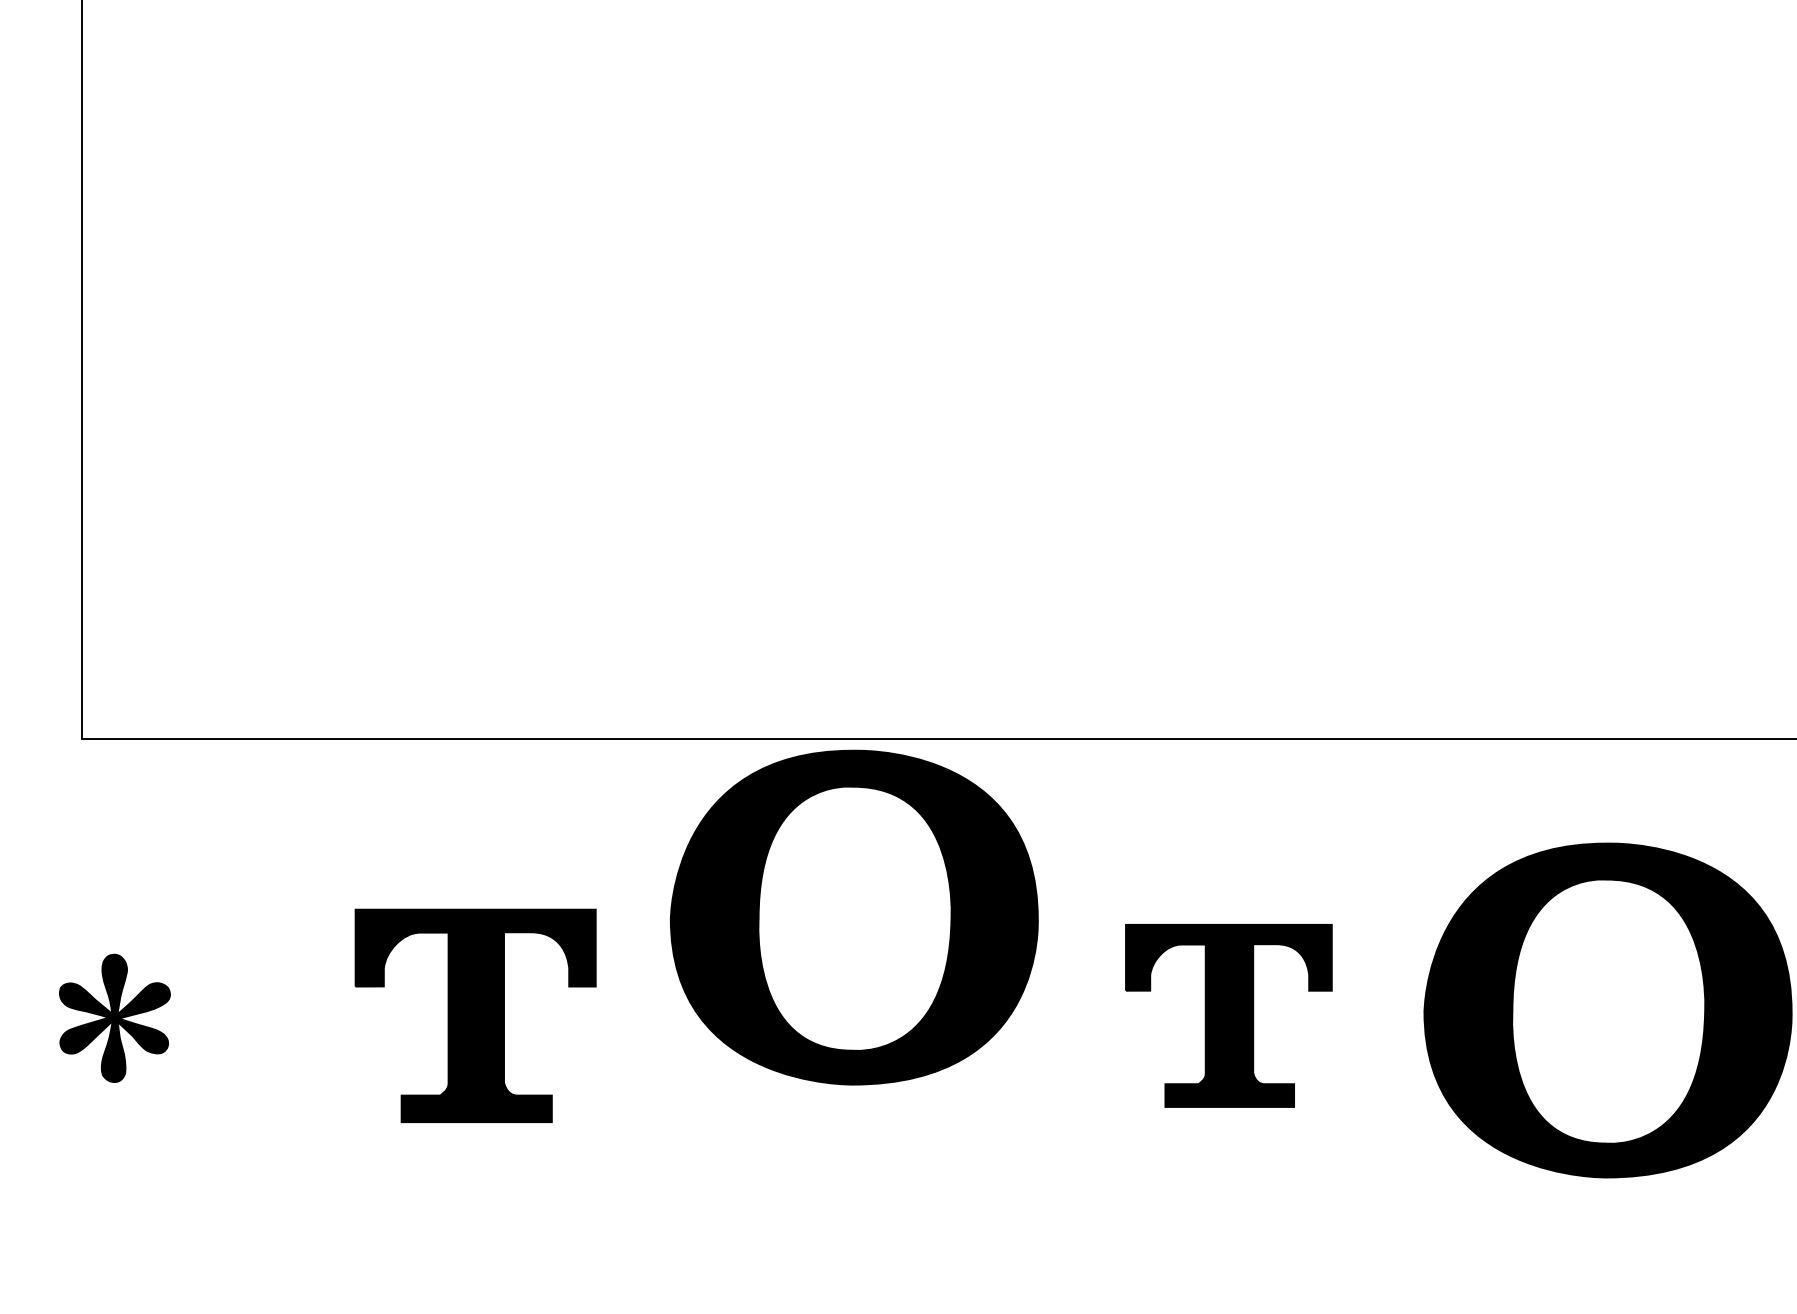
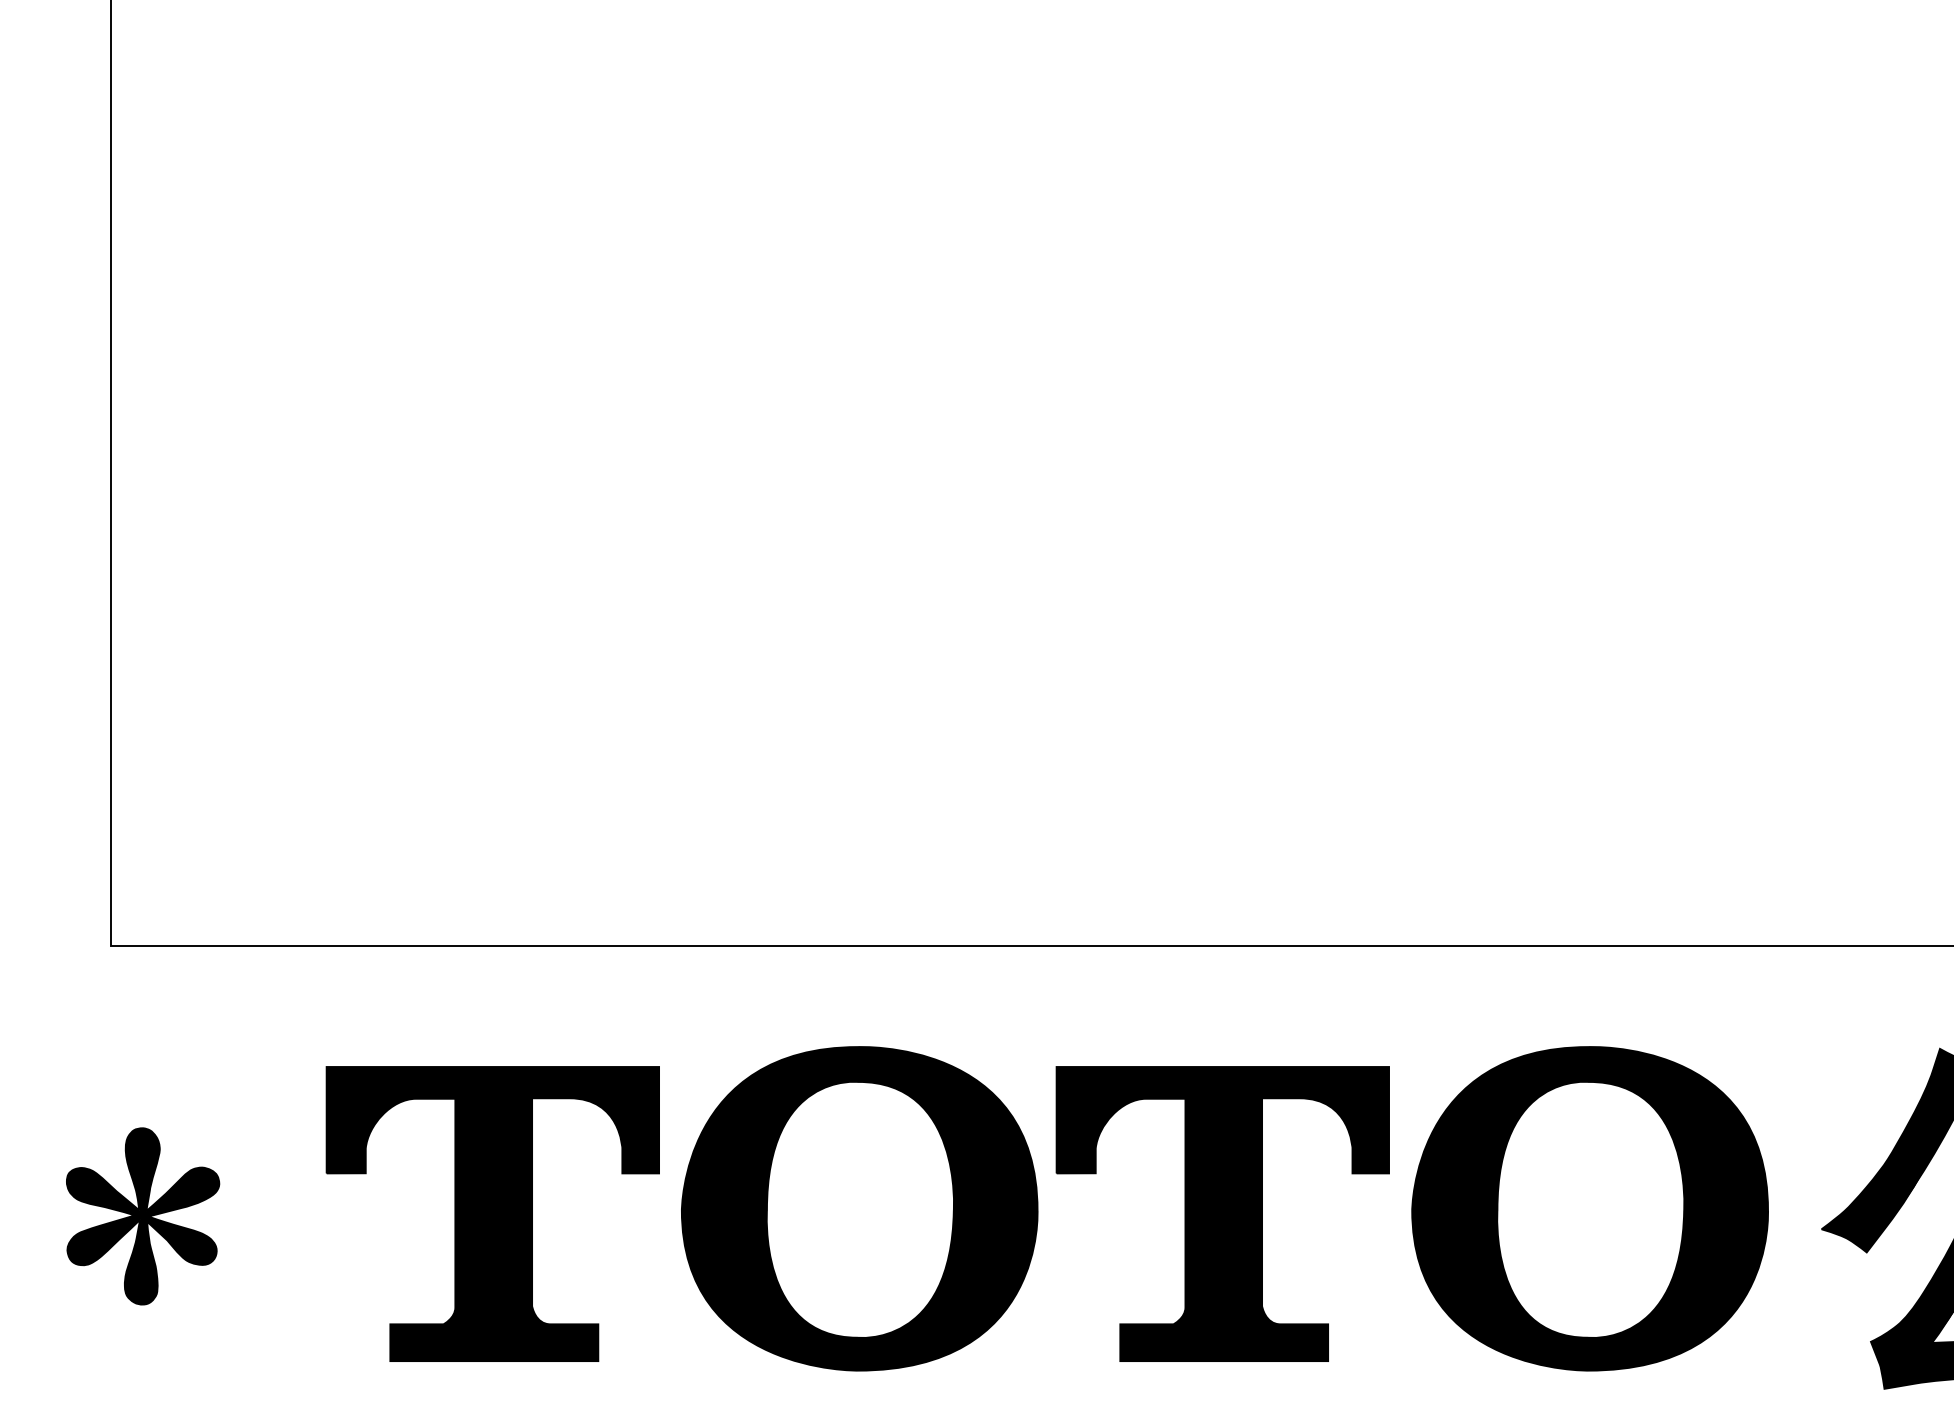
part: (854, 917) -> (859, 1208), moved
part: (475, 1015) -> (492, 1213), size x1.43
part: (1228, 1015) -> (1222, 1213), size x1.67
part: (115, 1018) -> (143, 1216), size x1.43

